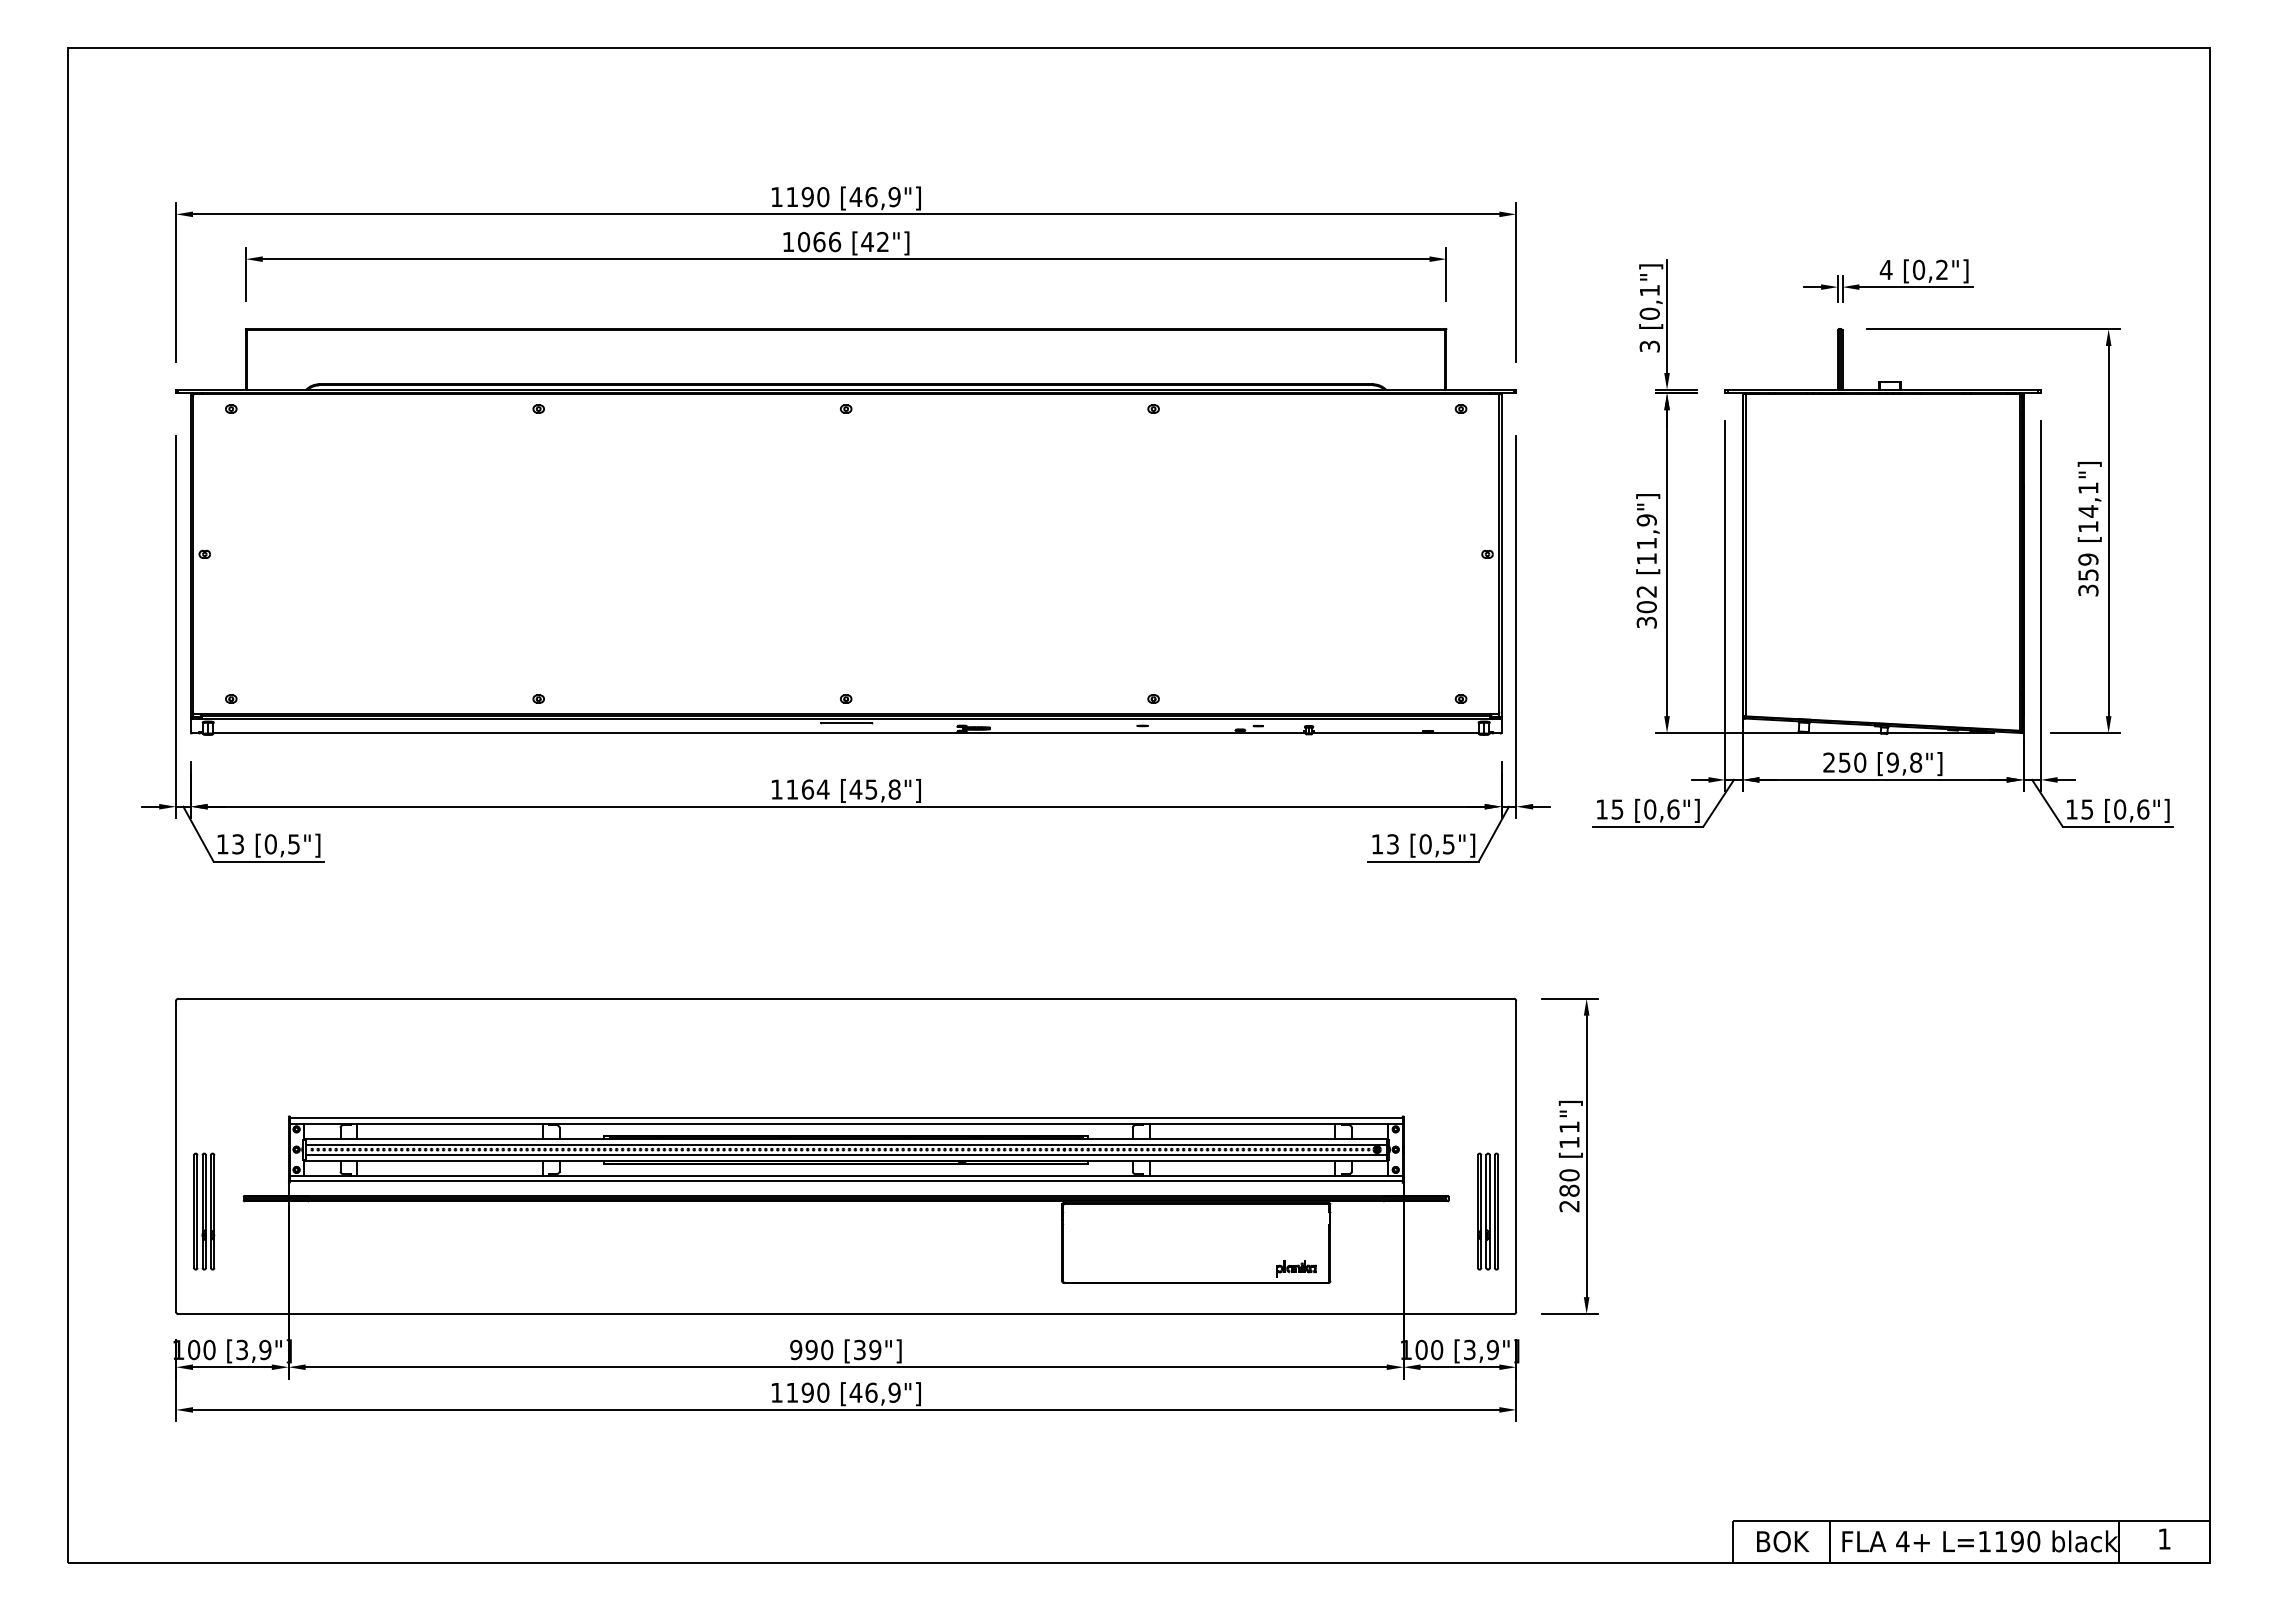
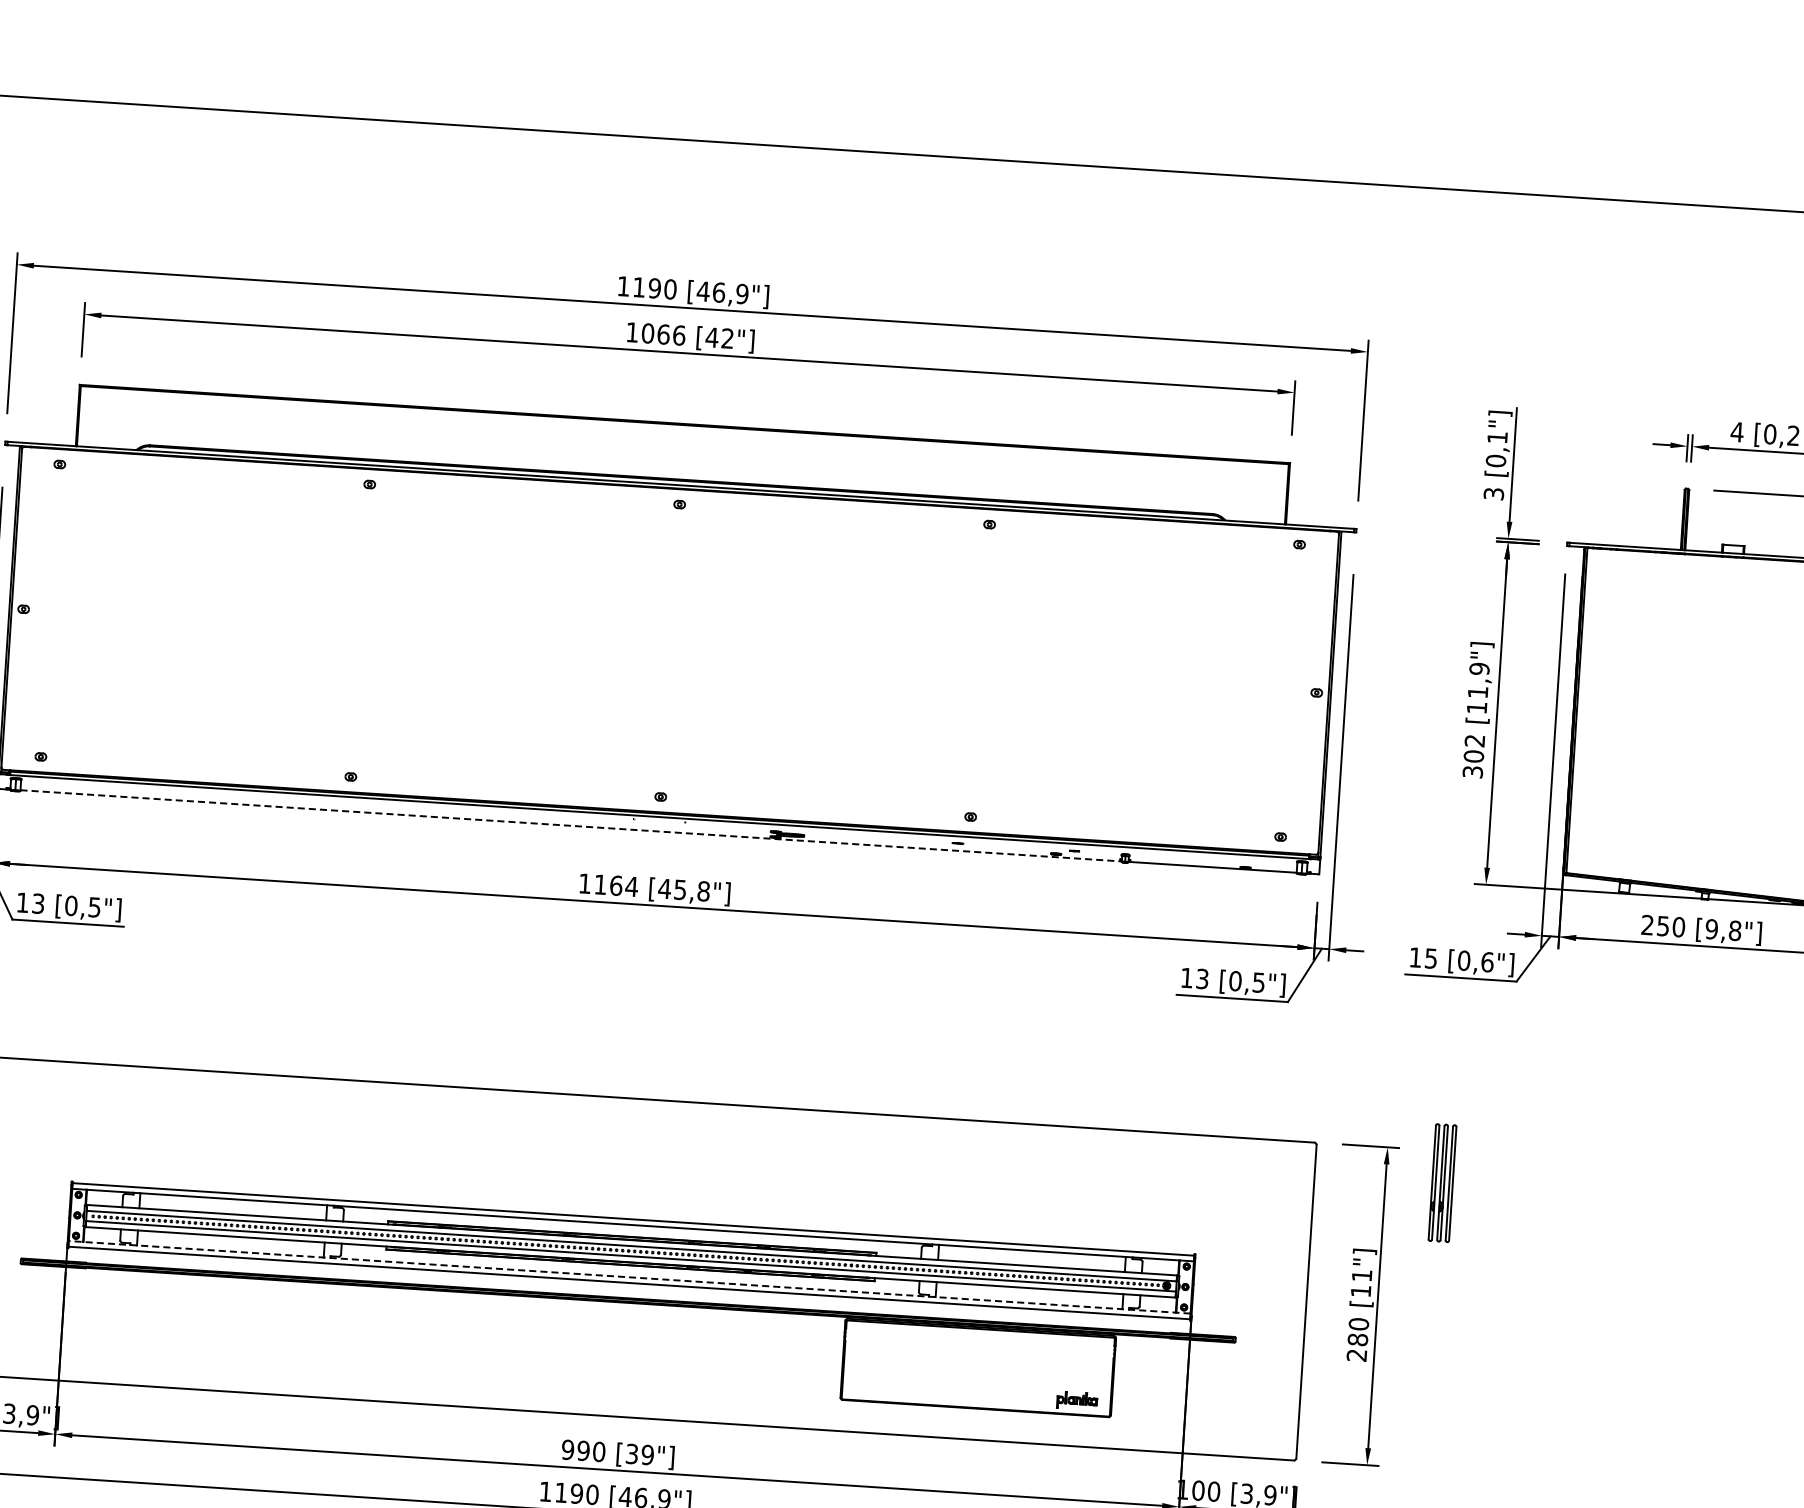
line: (845, 722) -> (658, 820), removed
line: (760, 733) -> (572, 826), solid -> dashed
line: (845, 1175) -> (629, 1277), solid -> dashed
part: (1488, 1211) -> (1442, 1183), moved

